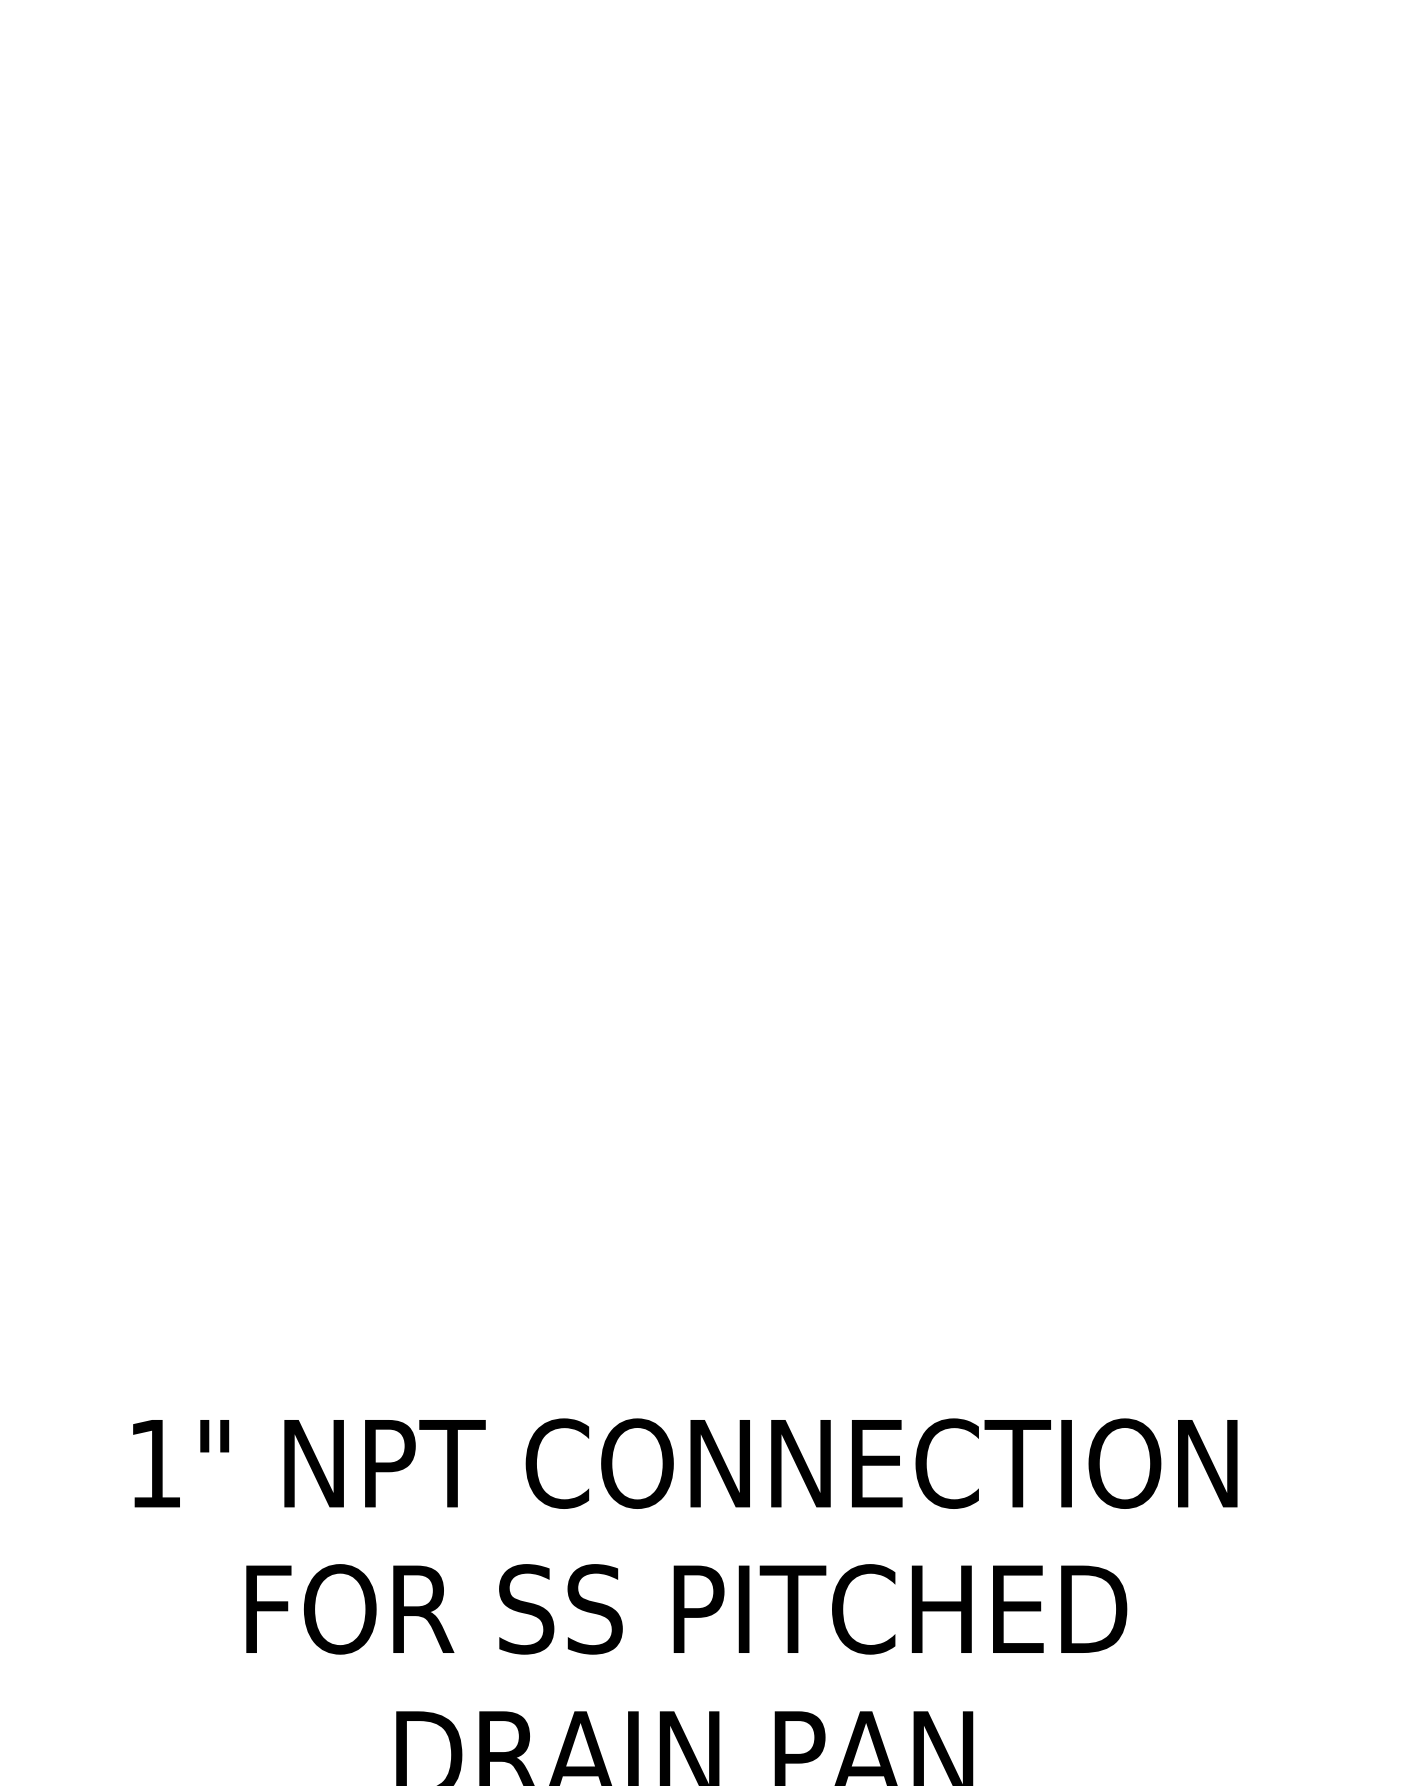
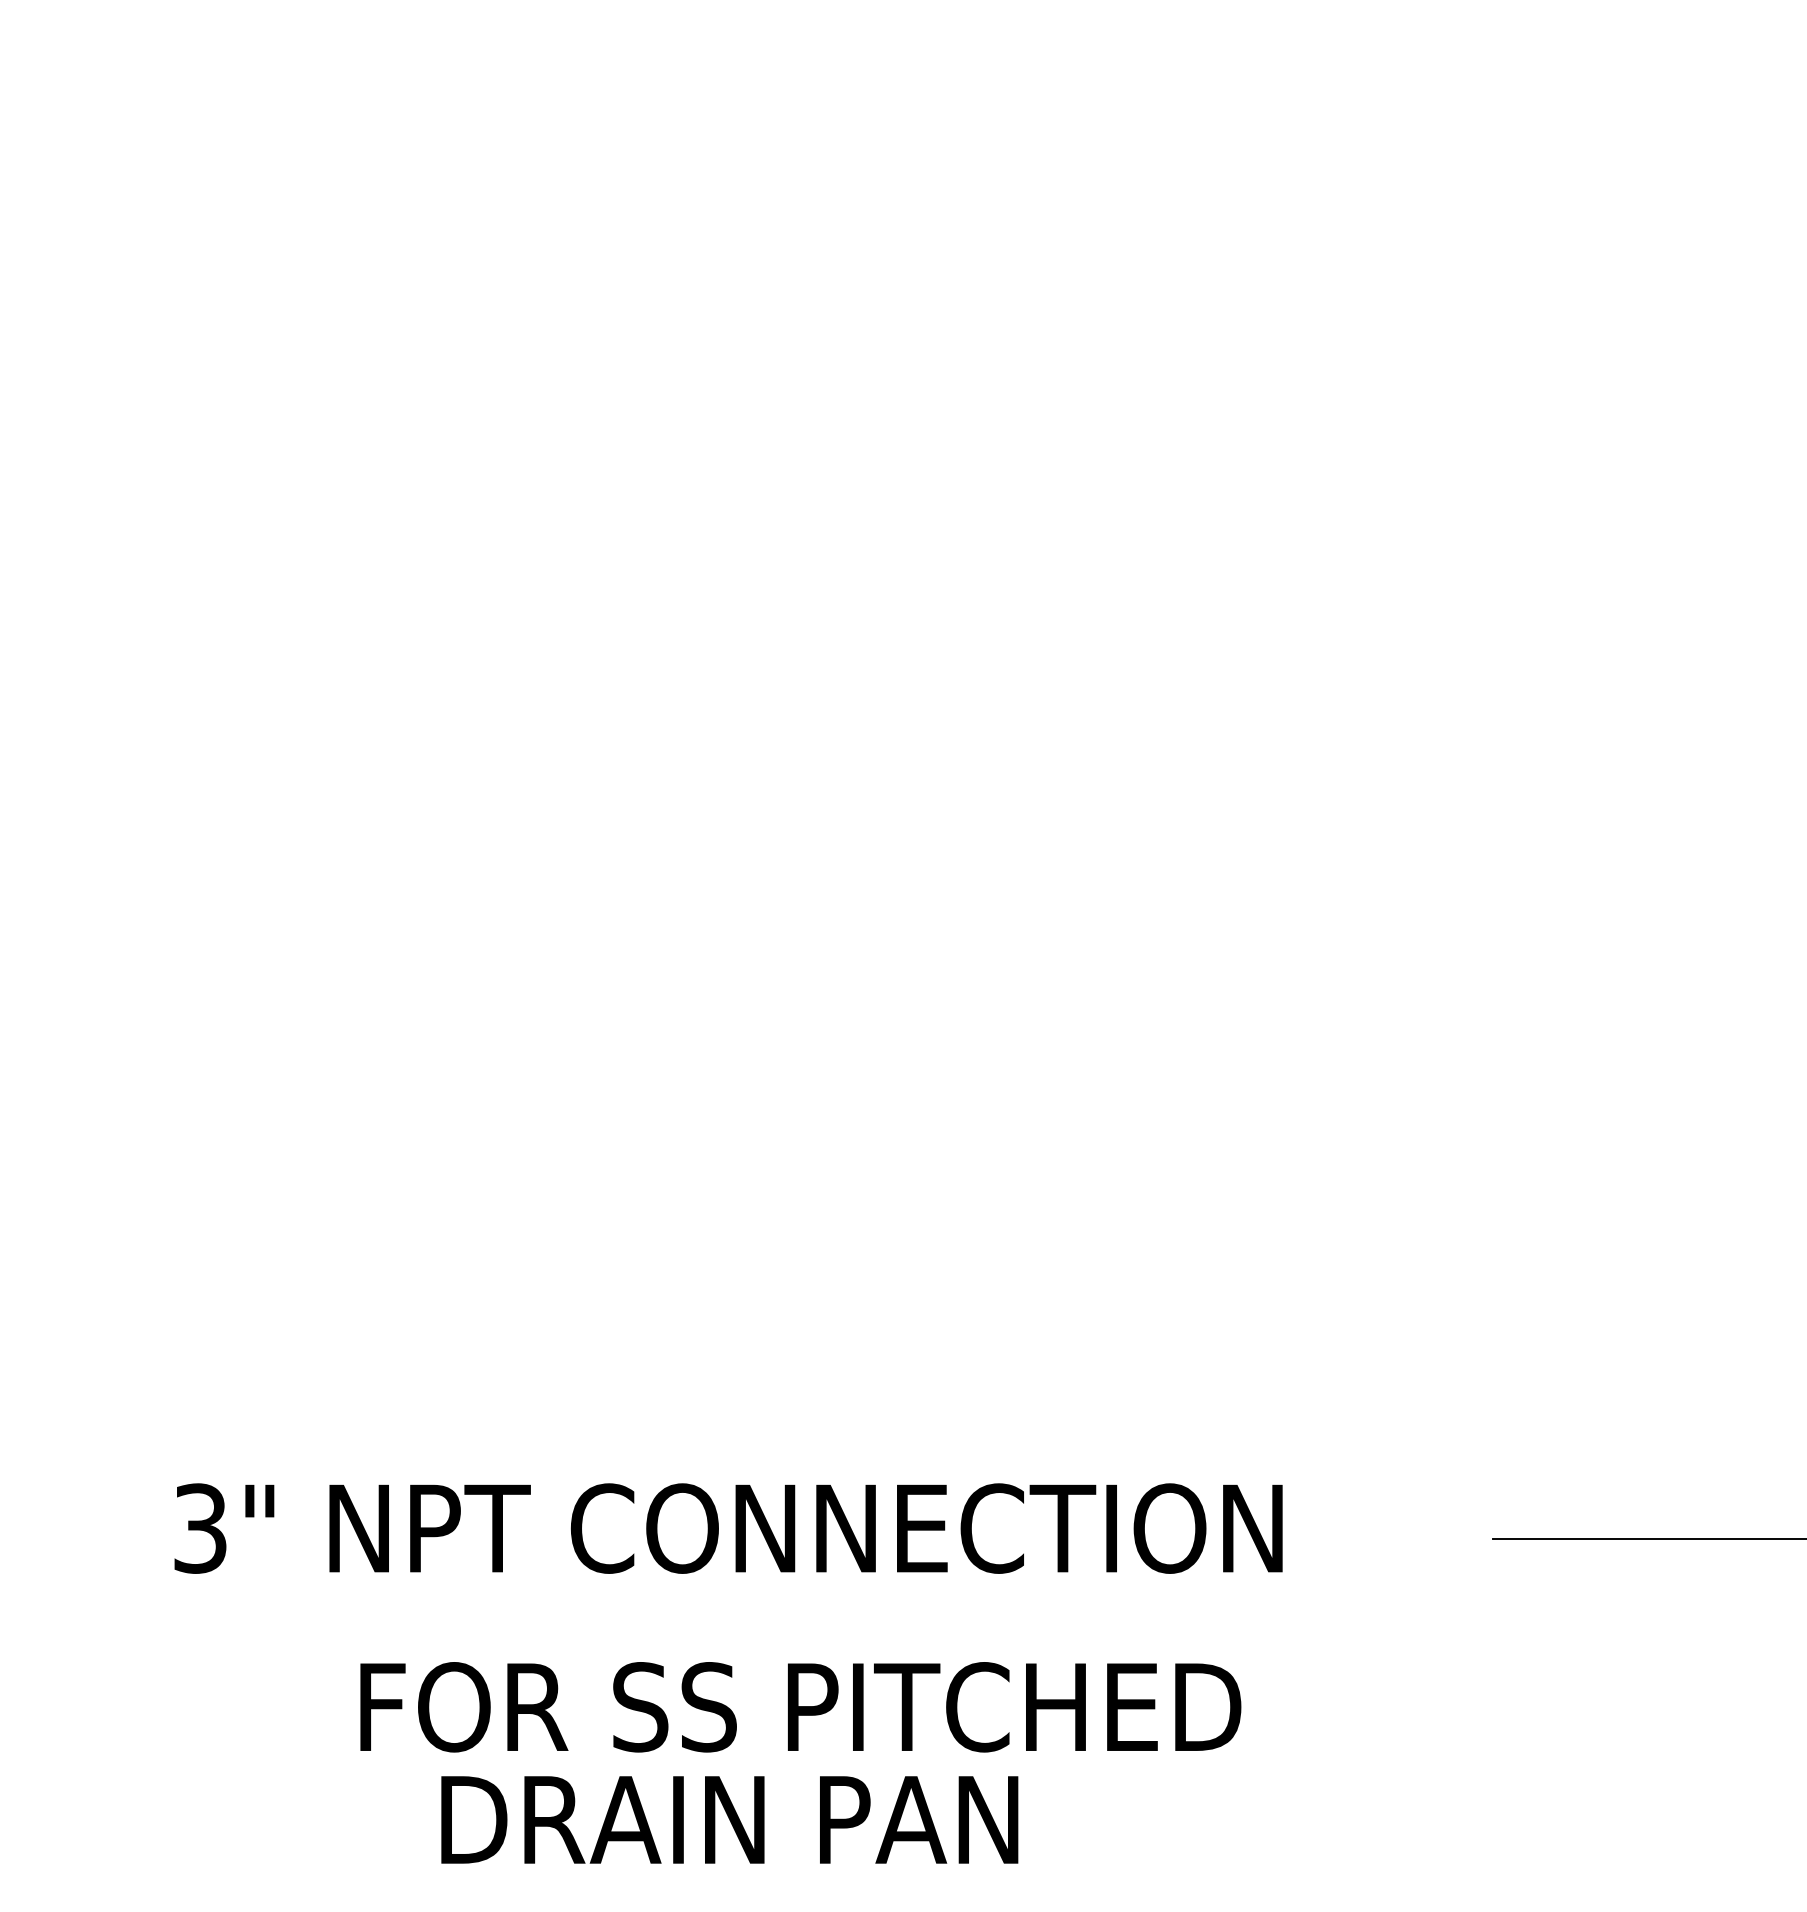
text: (155, 1463) -> (200, 1528), 1" -> 3"
text: (686, 1609) -> (800, 1707), moved

